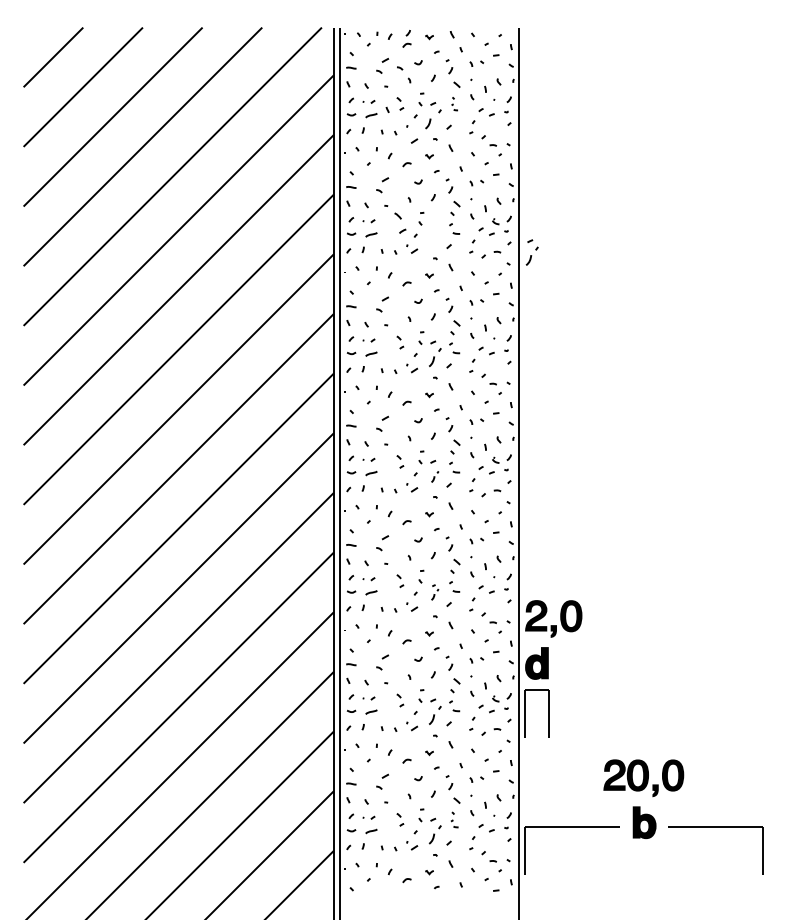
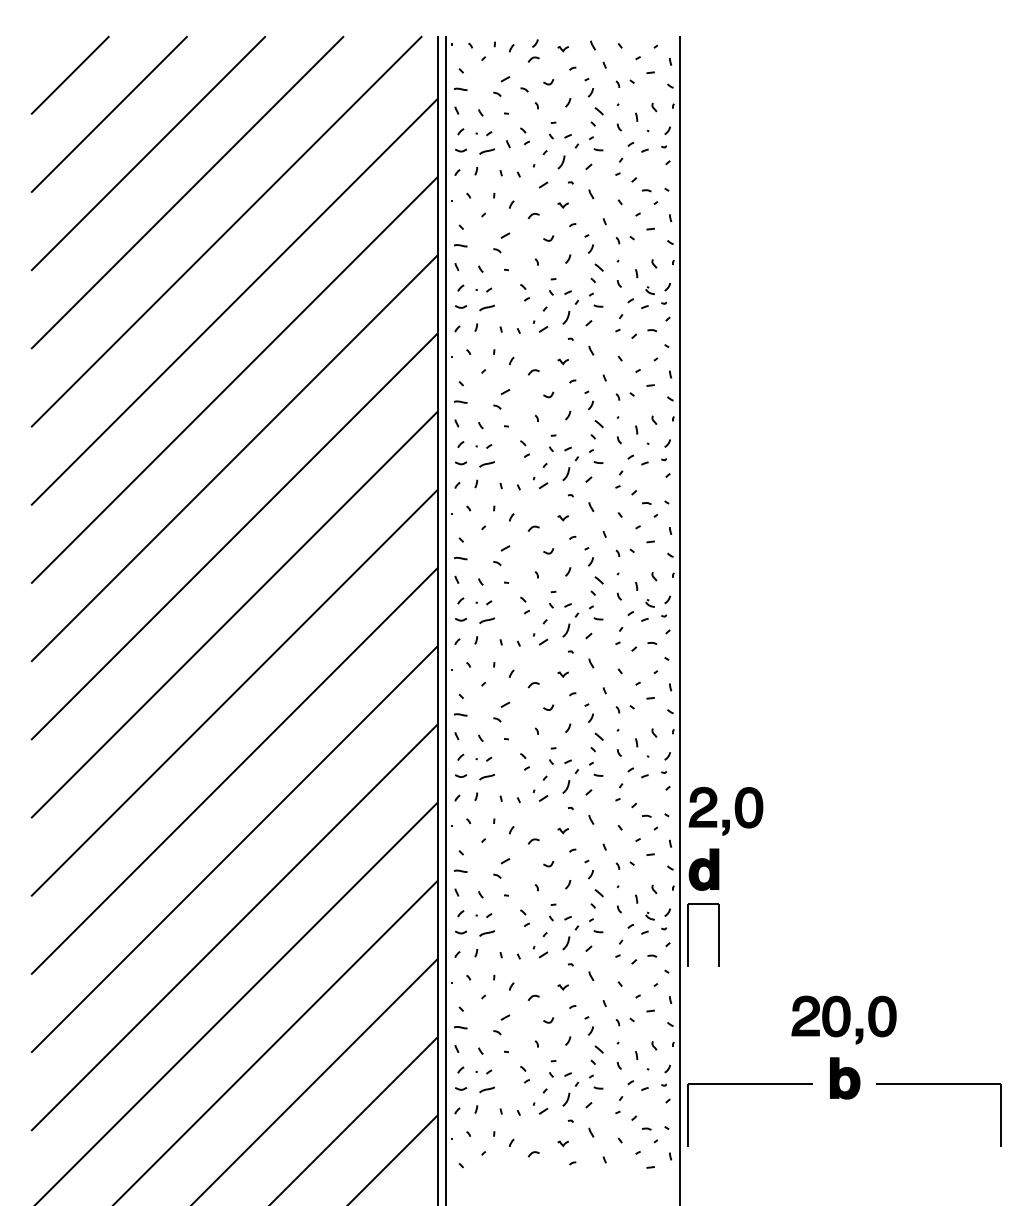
part: (454, 103) -> (595, 135), size x1.67
part: (400, 223) -> (525, 293), size x0.62
part: (531, 252) -> (569, 307), moved
part: (434, 476) -> (569, 624), size x1.67
part: (434, 592) -> (569, 776), size x1.67
part: (454, 819) -> (595, 1074), size x1.43

